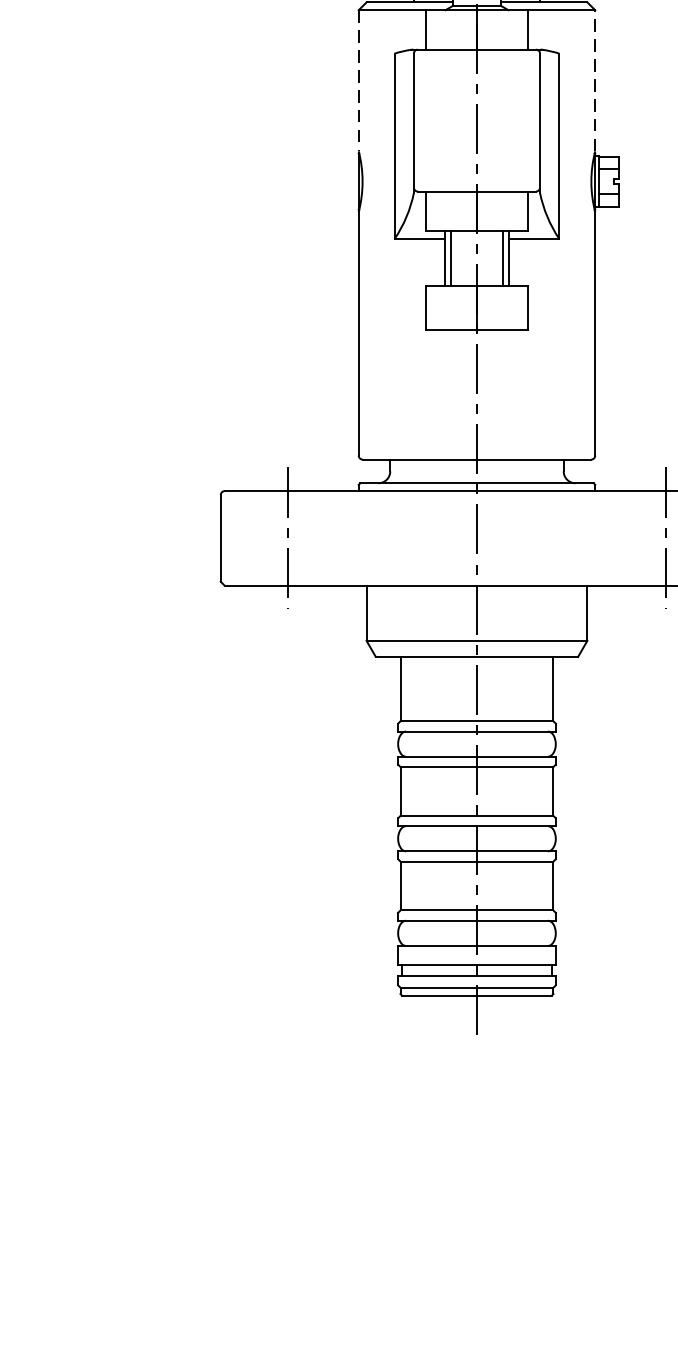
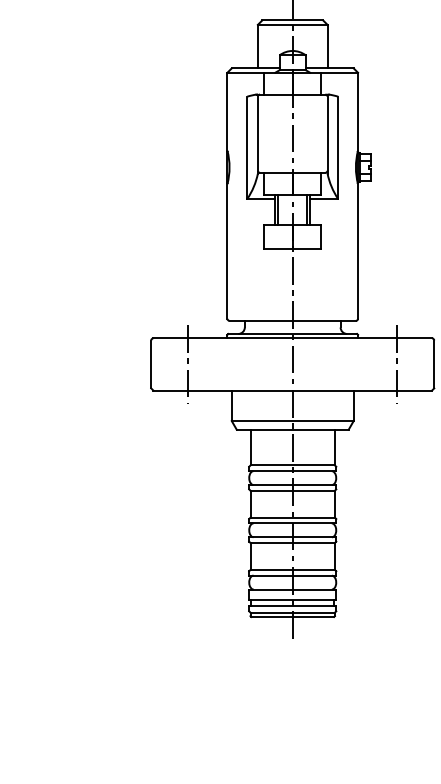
line: (358, 80) -> (227, 111), dashed -> solid
line: (596, 80) -> (358, 111), dashed -> solid

